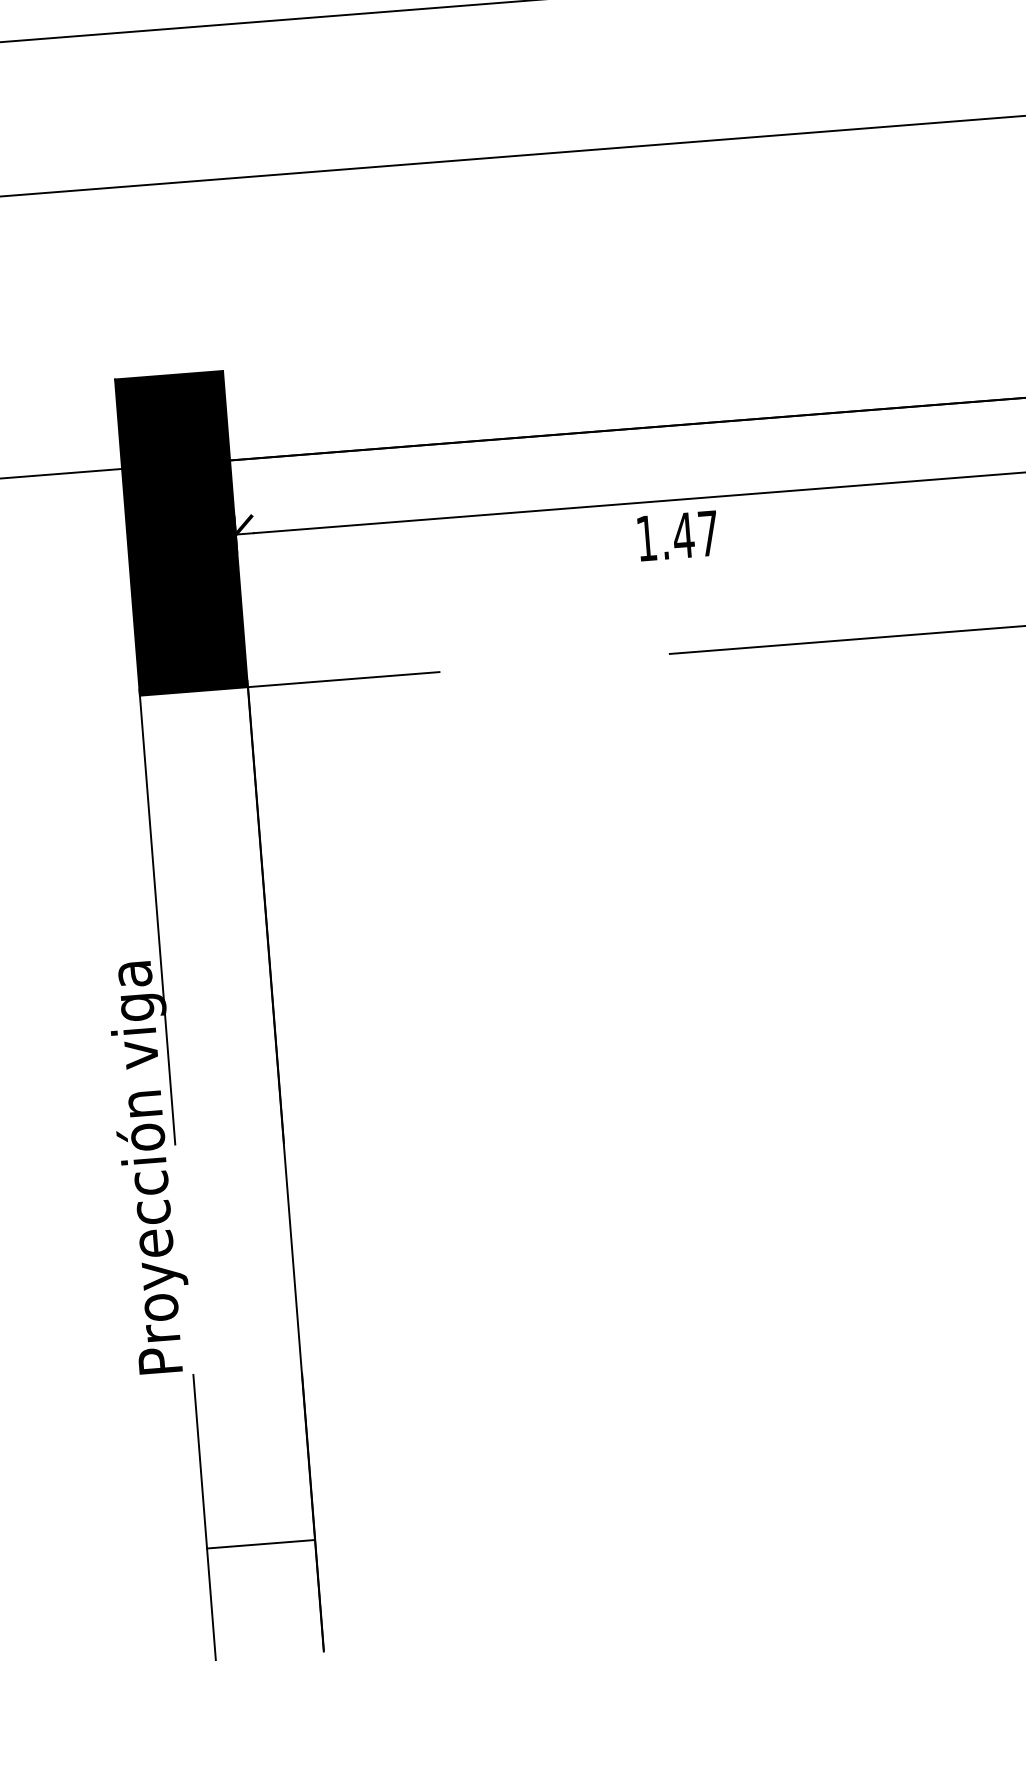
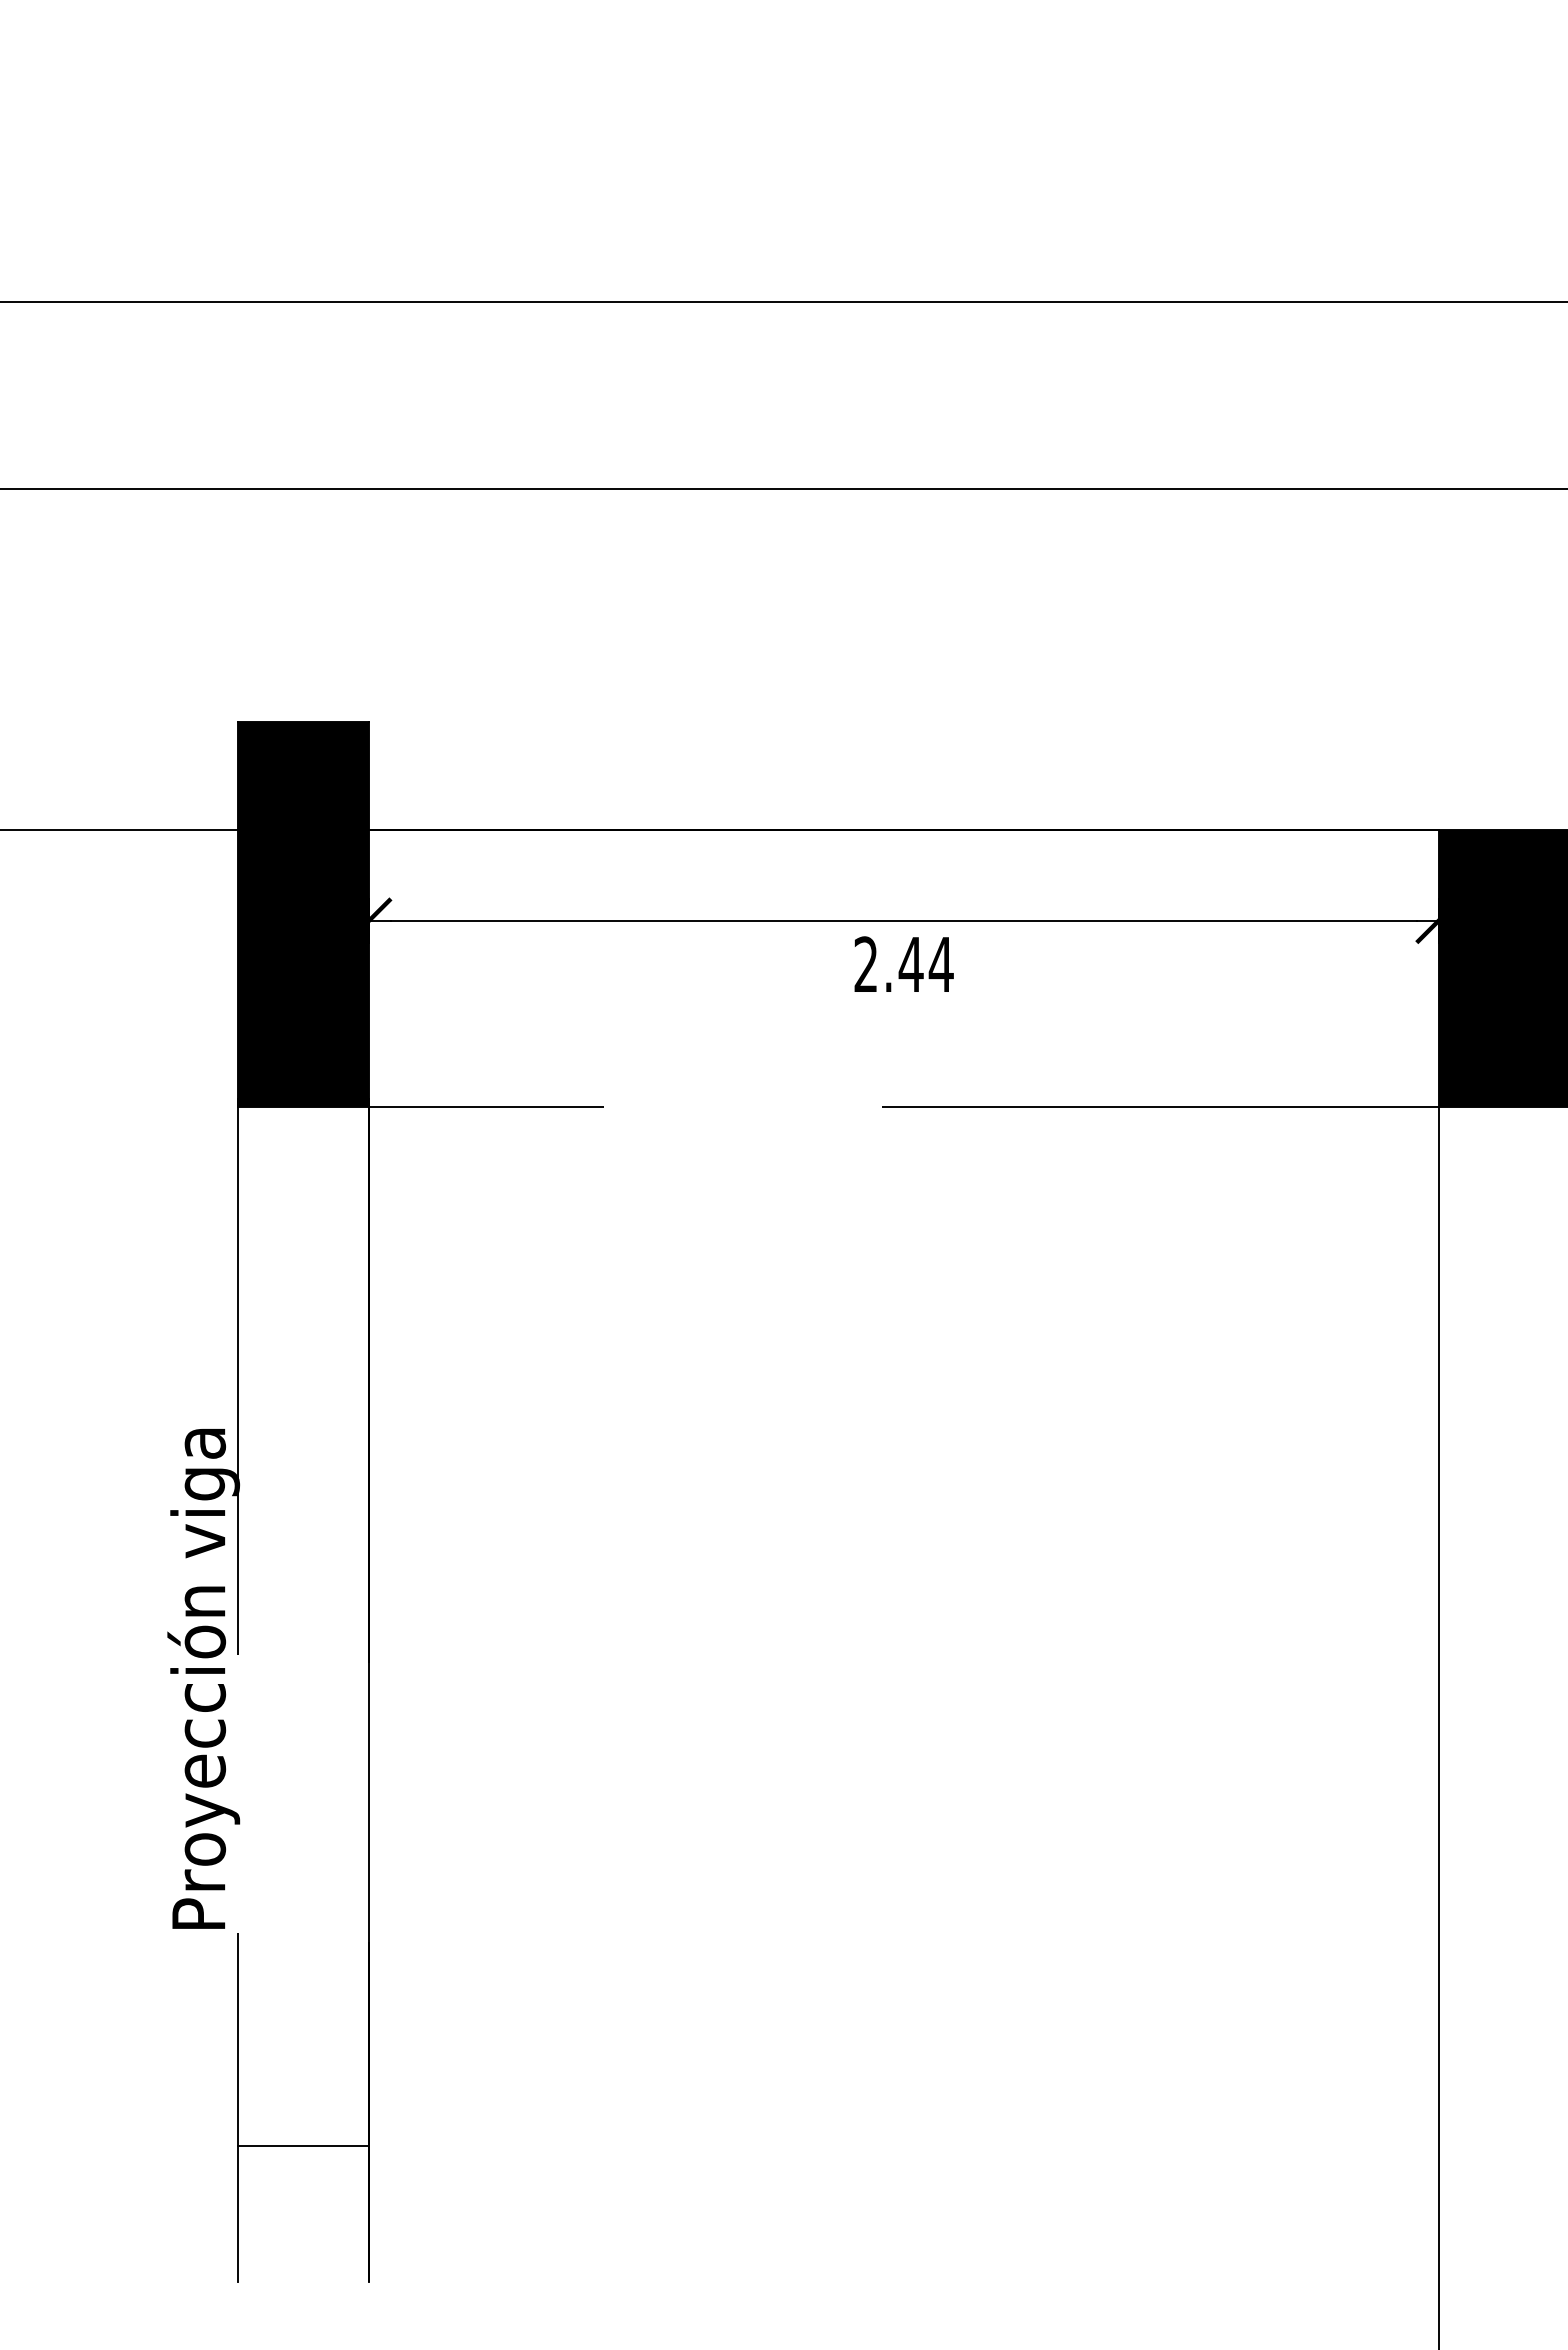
text: (677, 535) -> (903, 963), 1.47 -> 2.44

